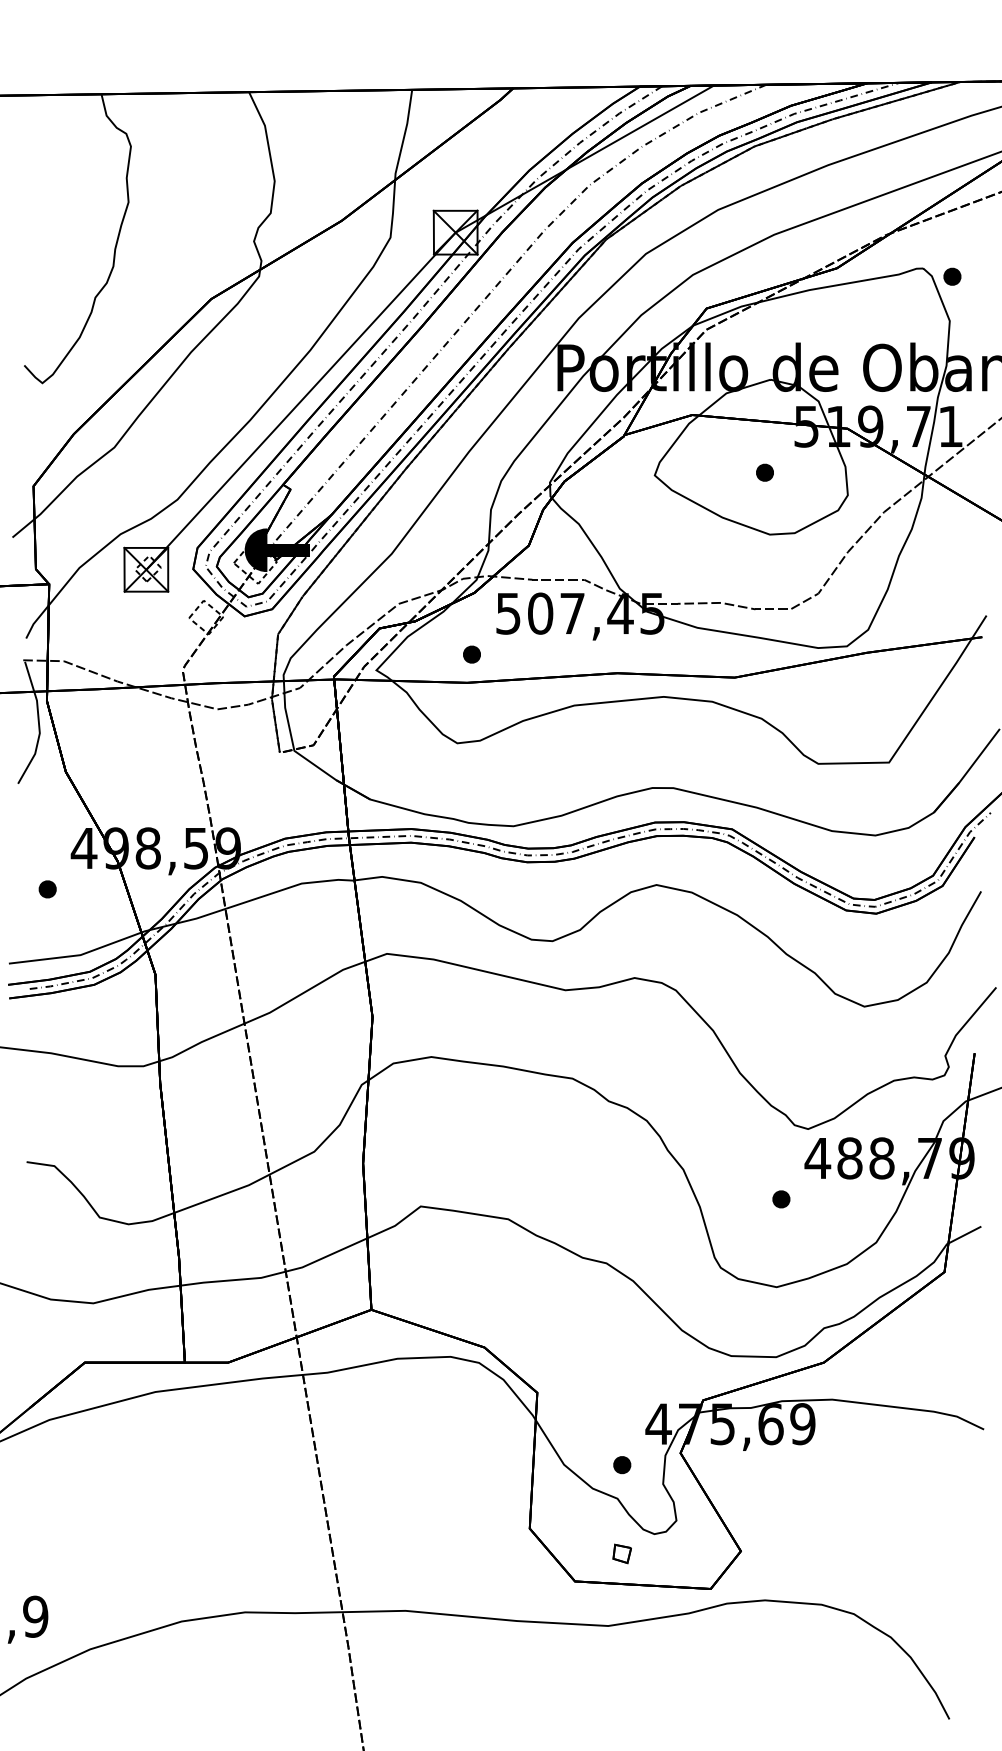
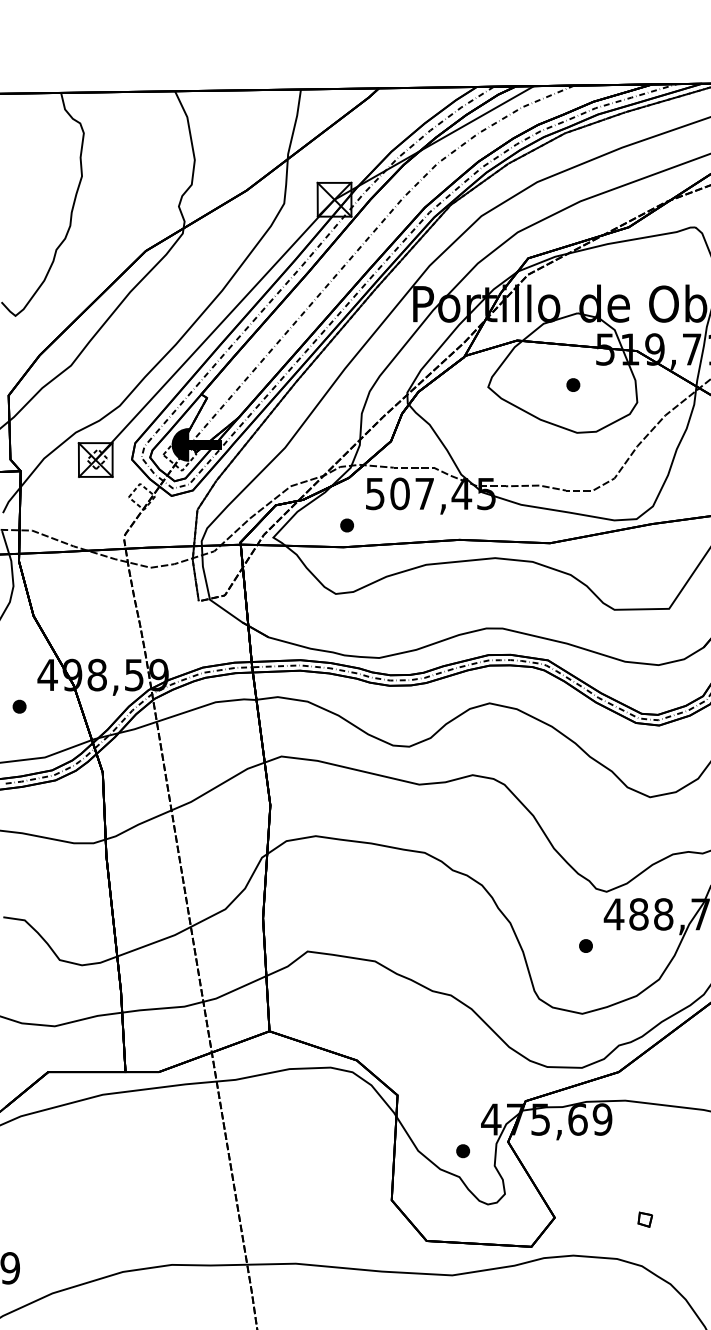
part: (621, 1553) -> (644, 1219), moved

